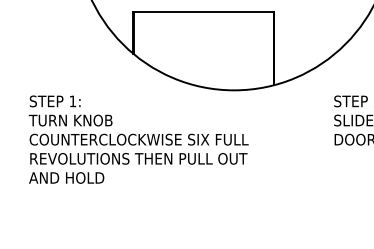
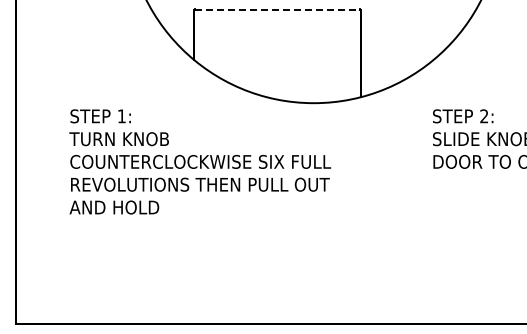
line: (204, 12) -> (278, 10), solid -> dashed

